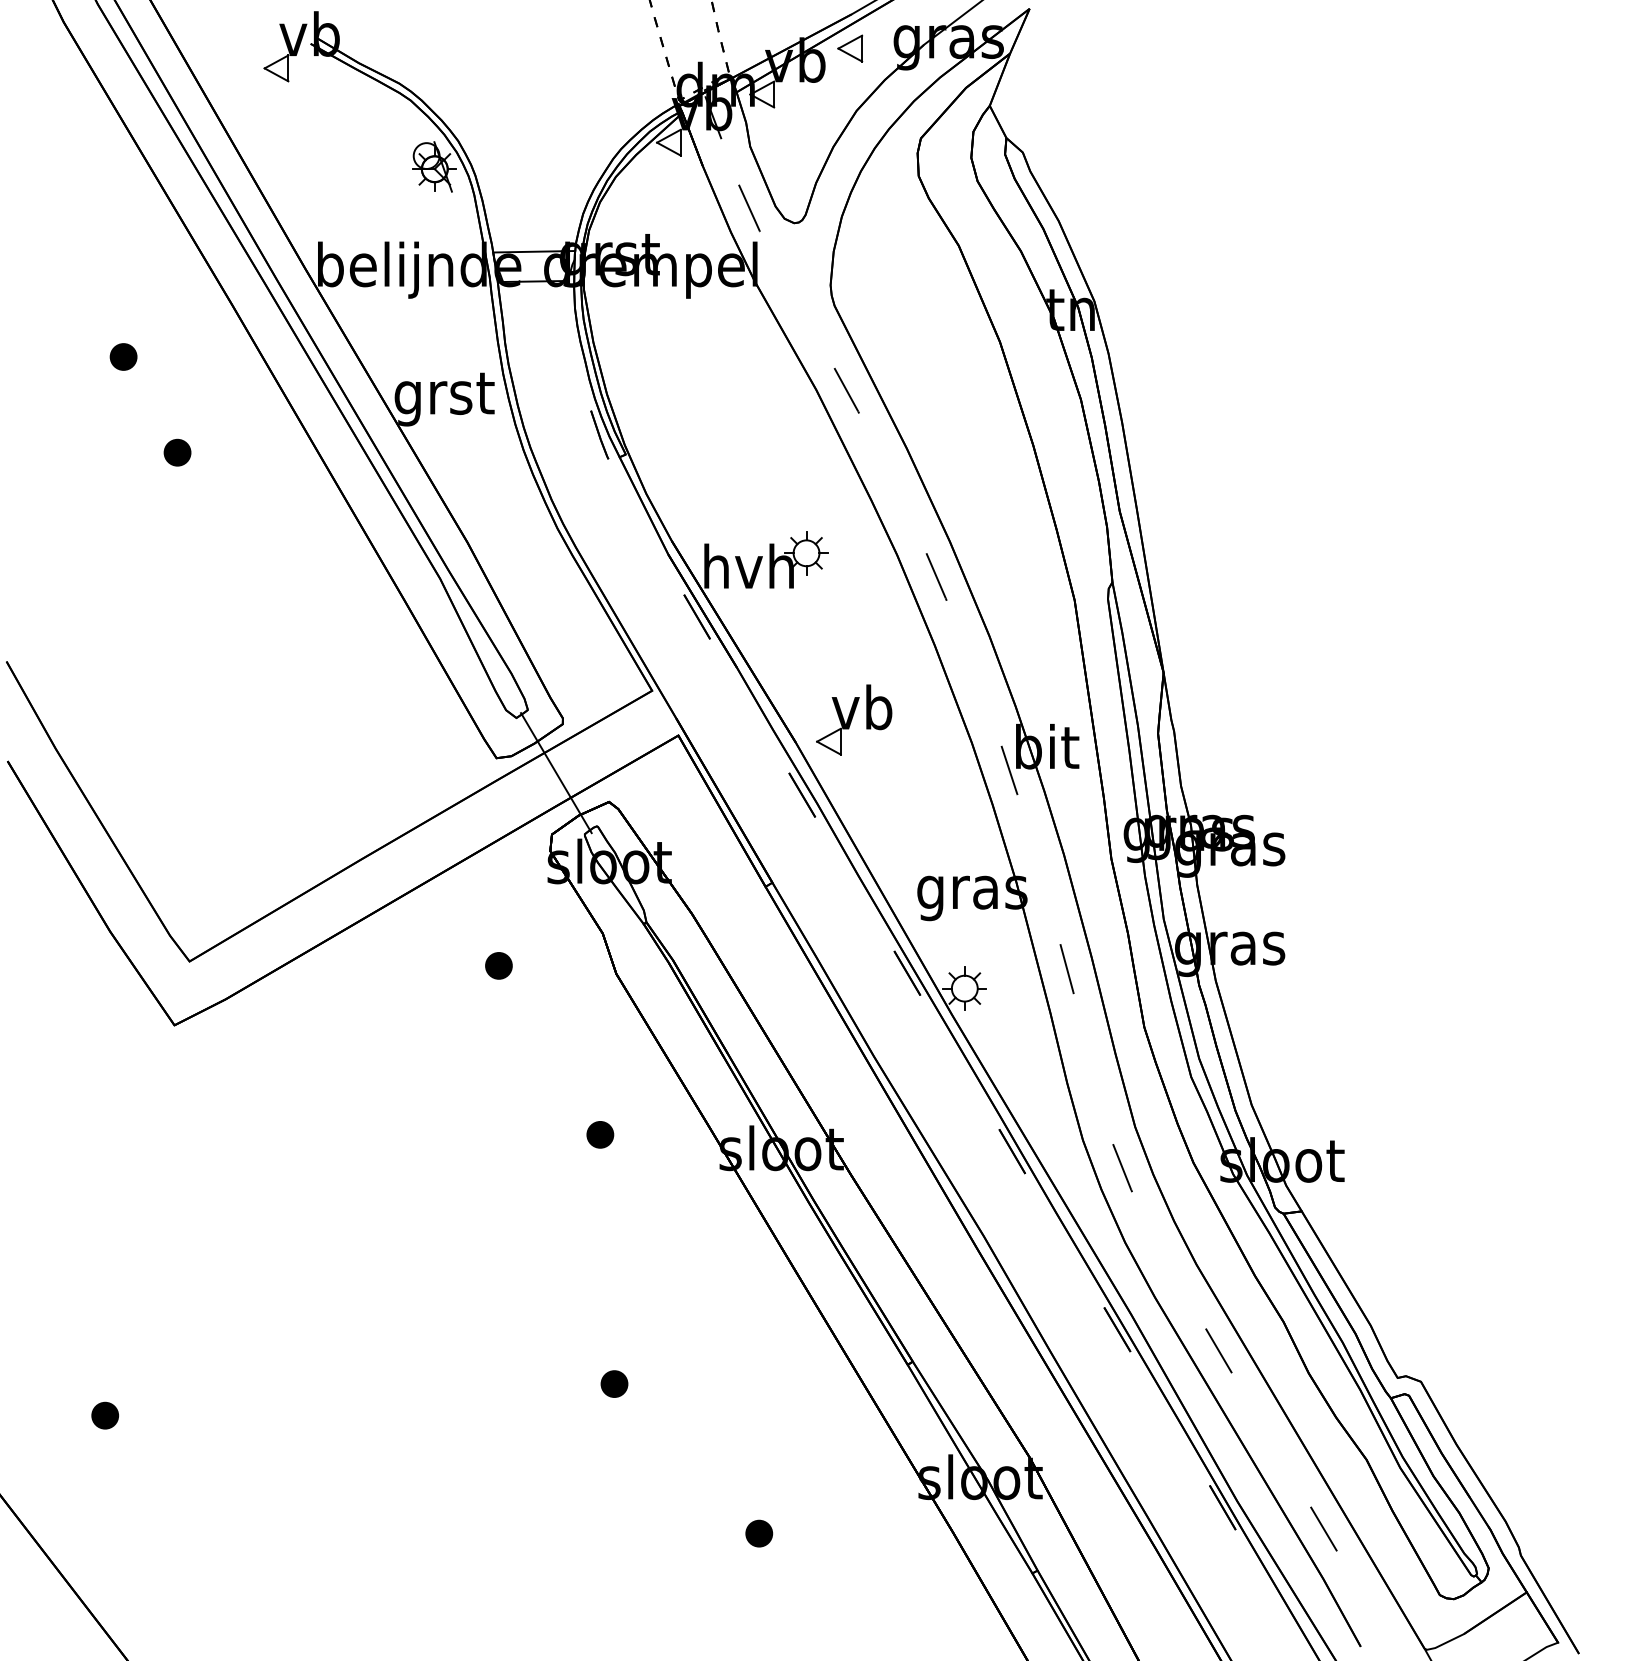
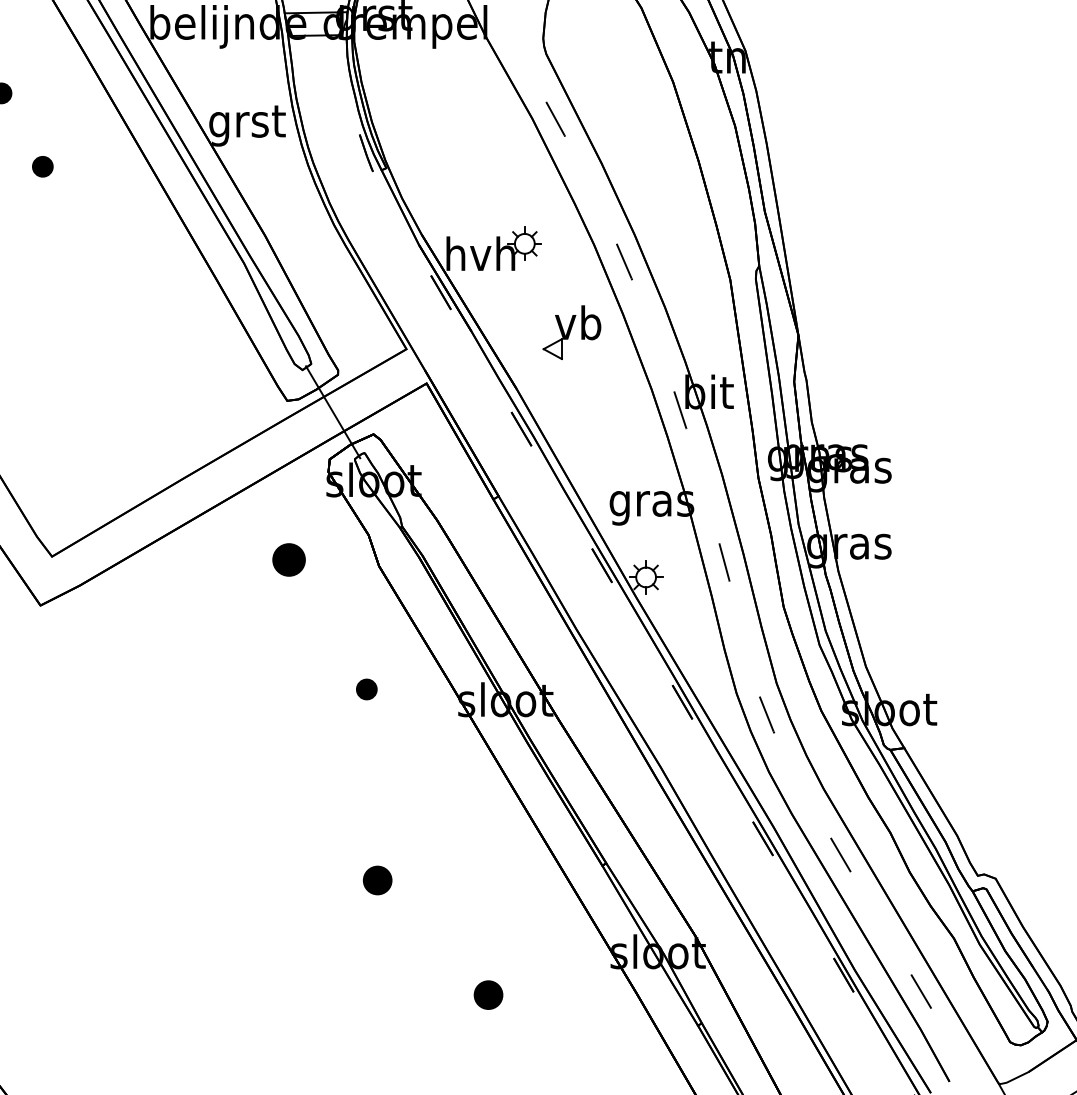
part: (854, 719) -> (572, 332), moved
part: (498, 965) -> (288, 559), size x1.6
part: (614, 1383) -> (377, 880), size x1.4
part: (759, 1533) -> (488, 994), size x1.4

